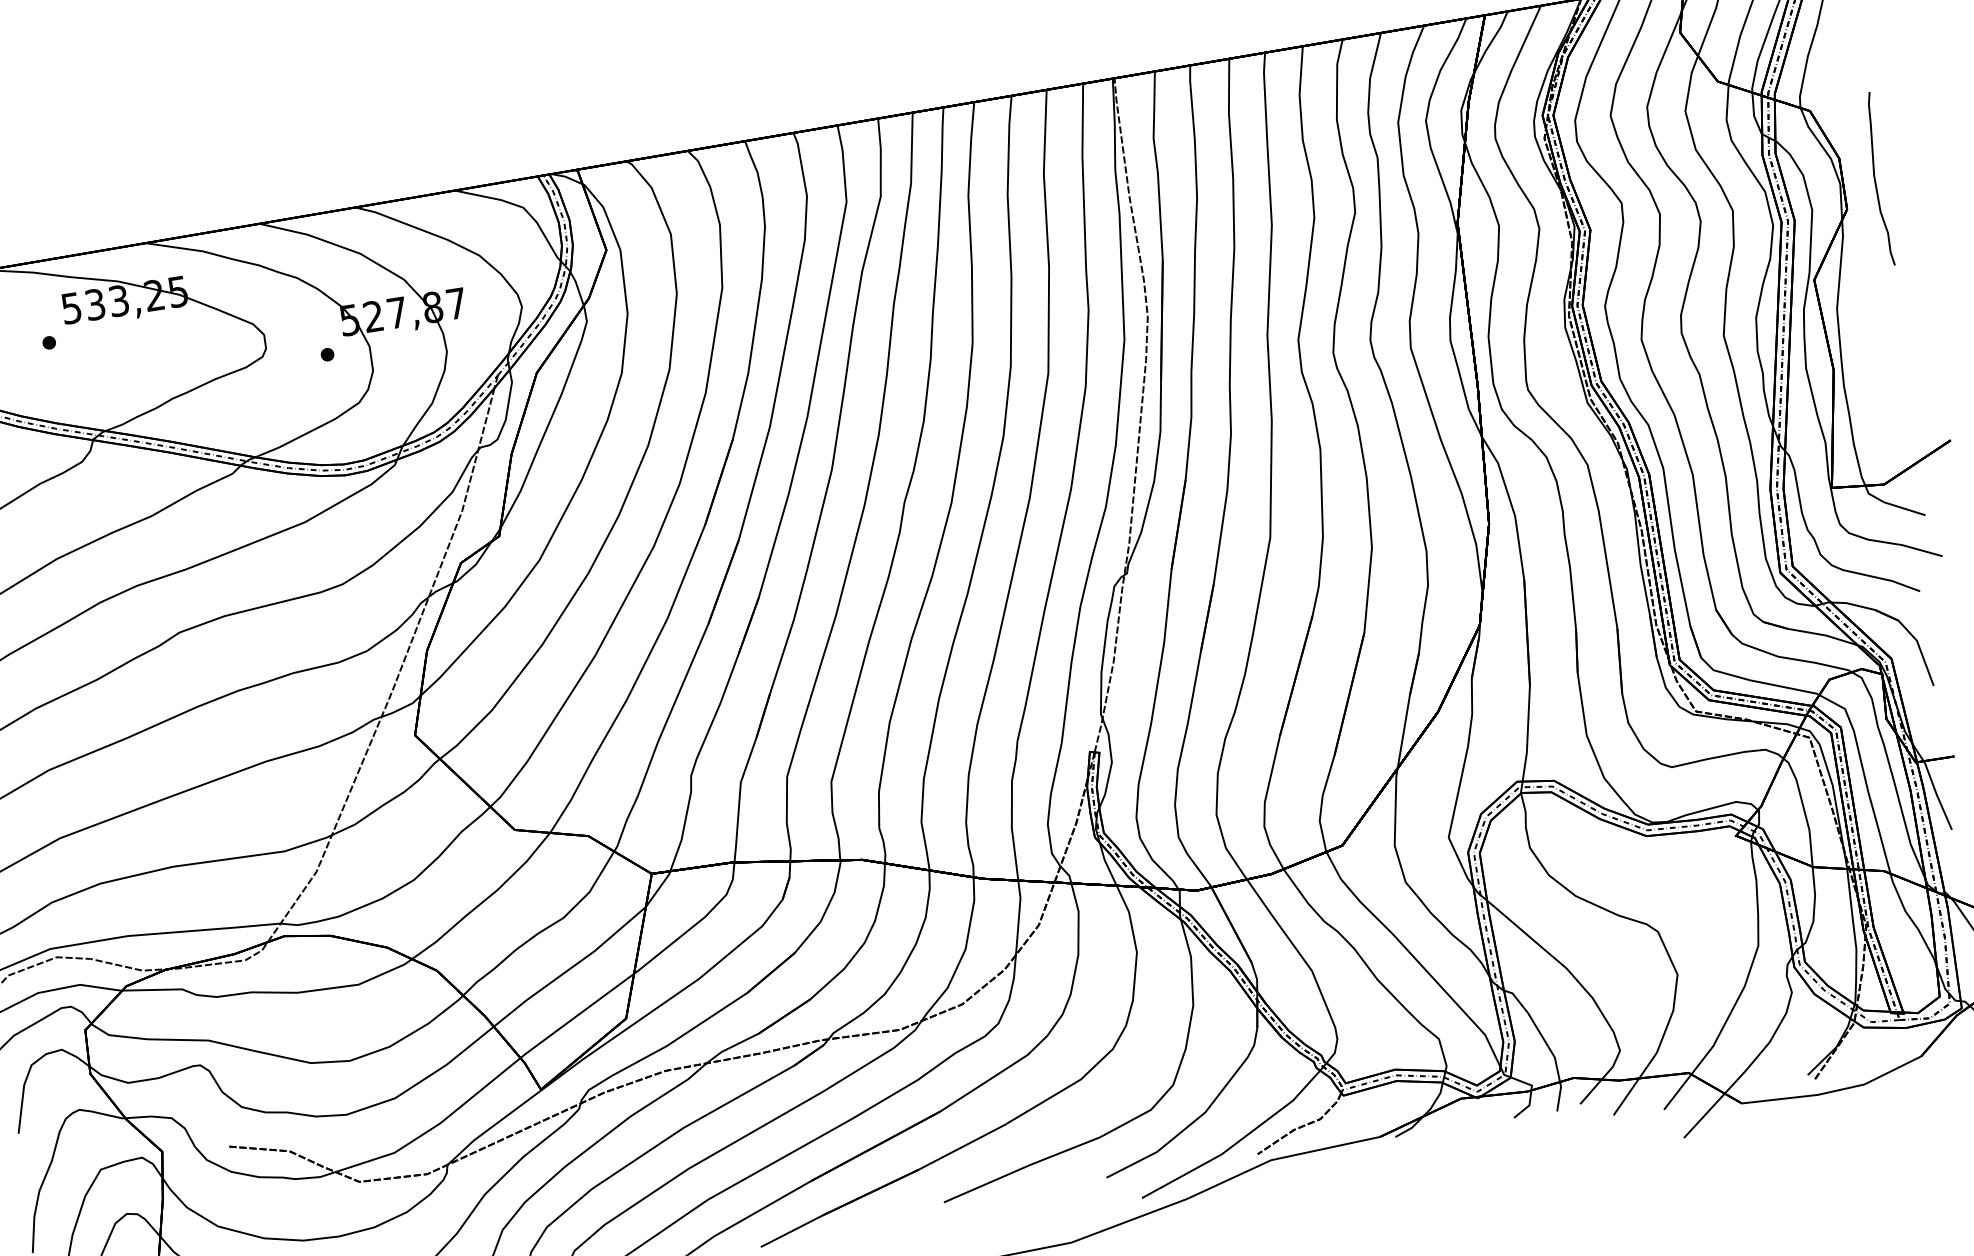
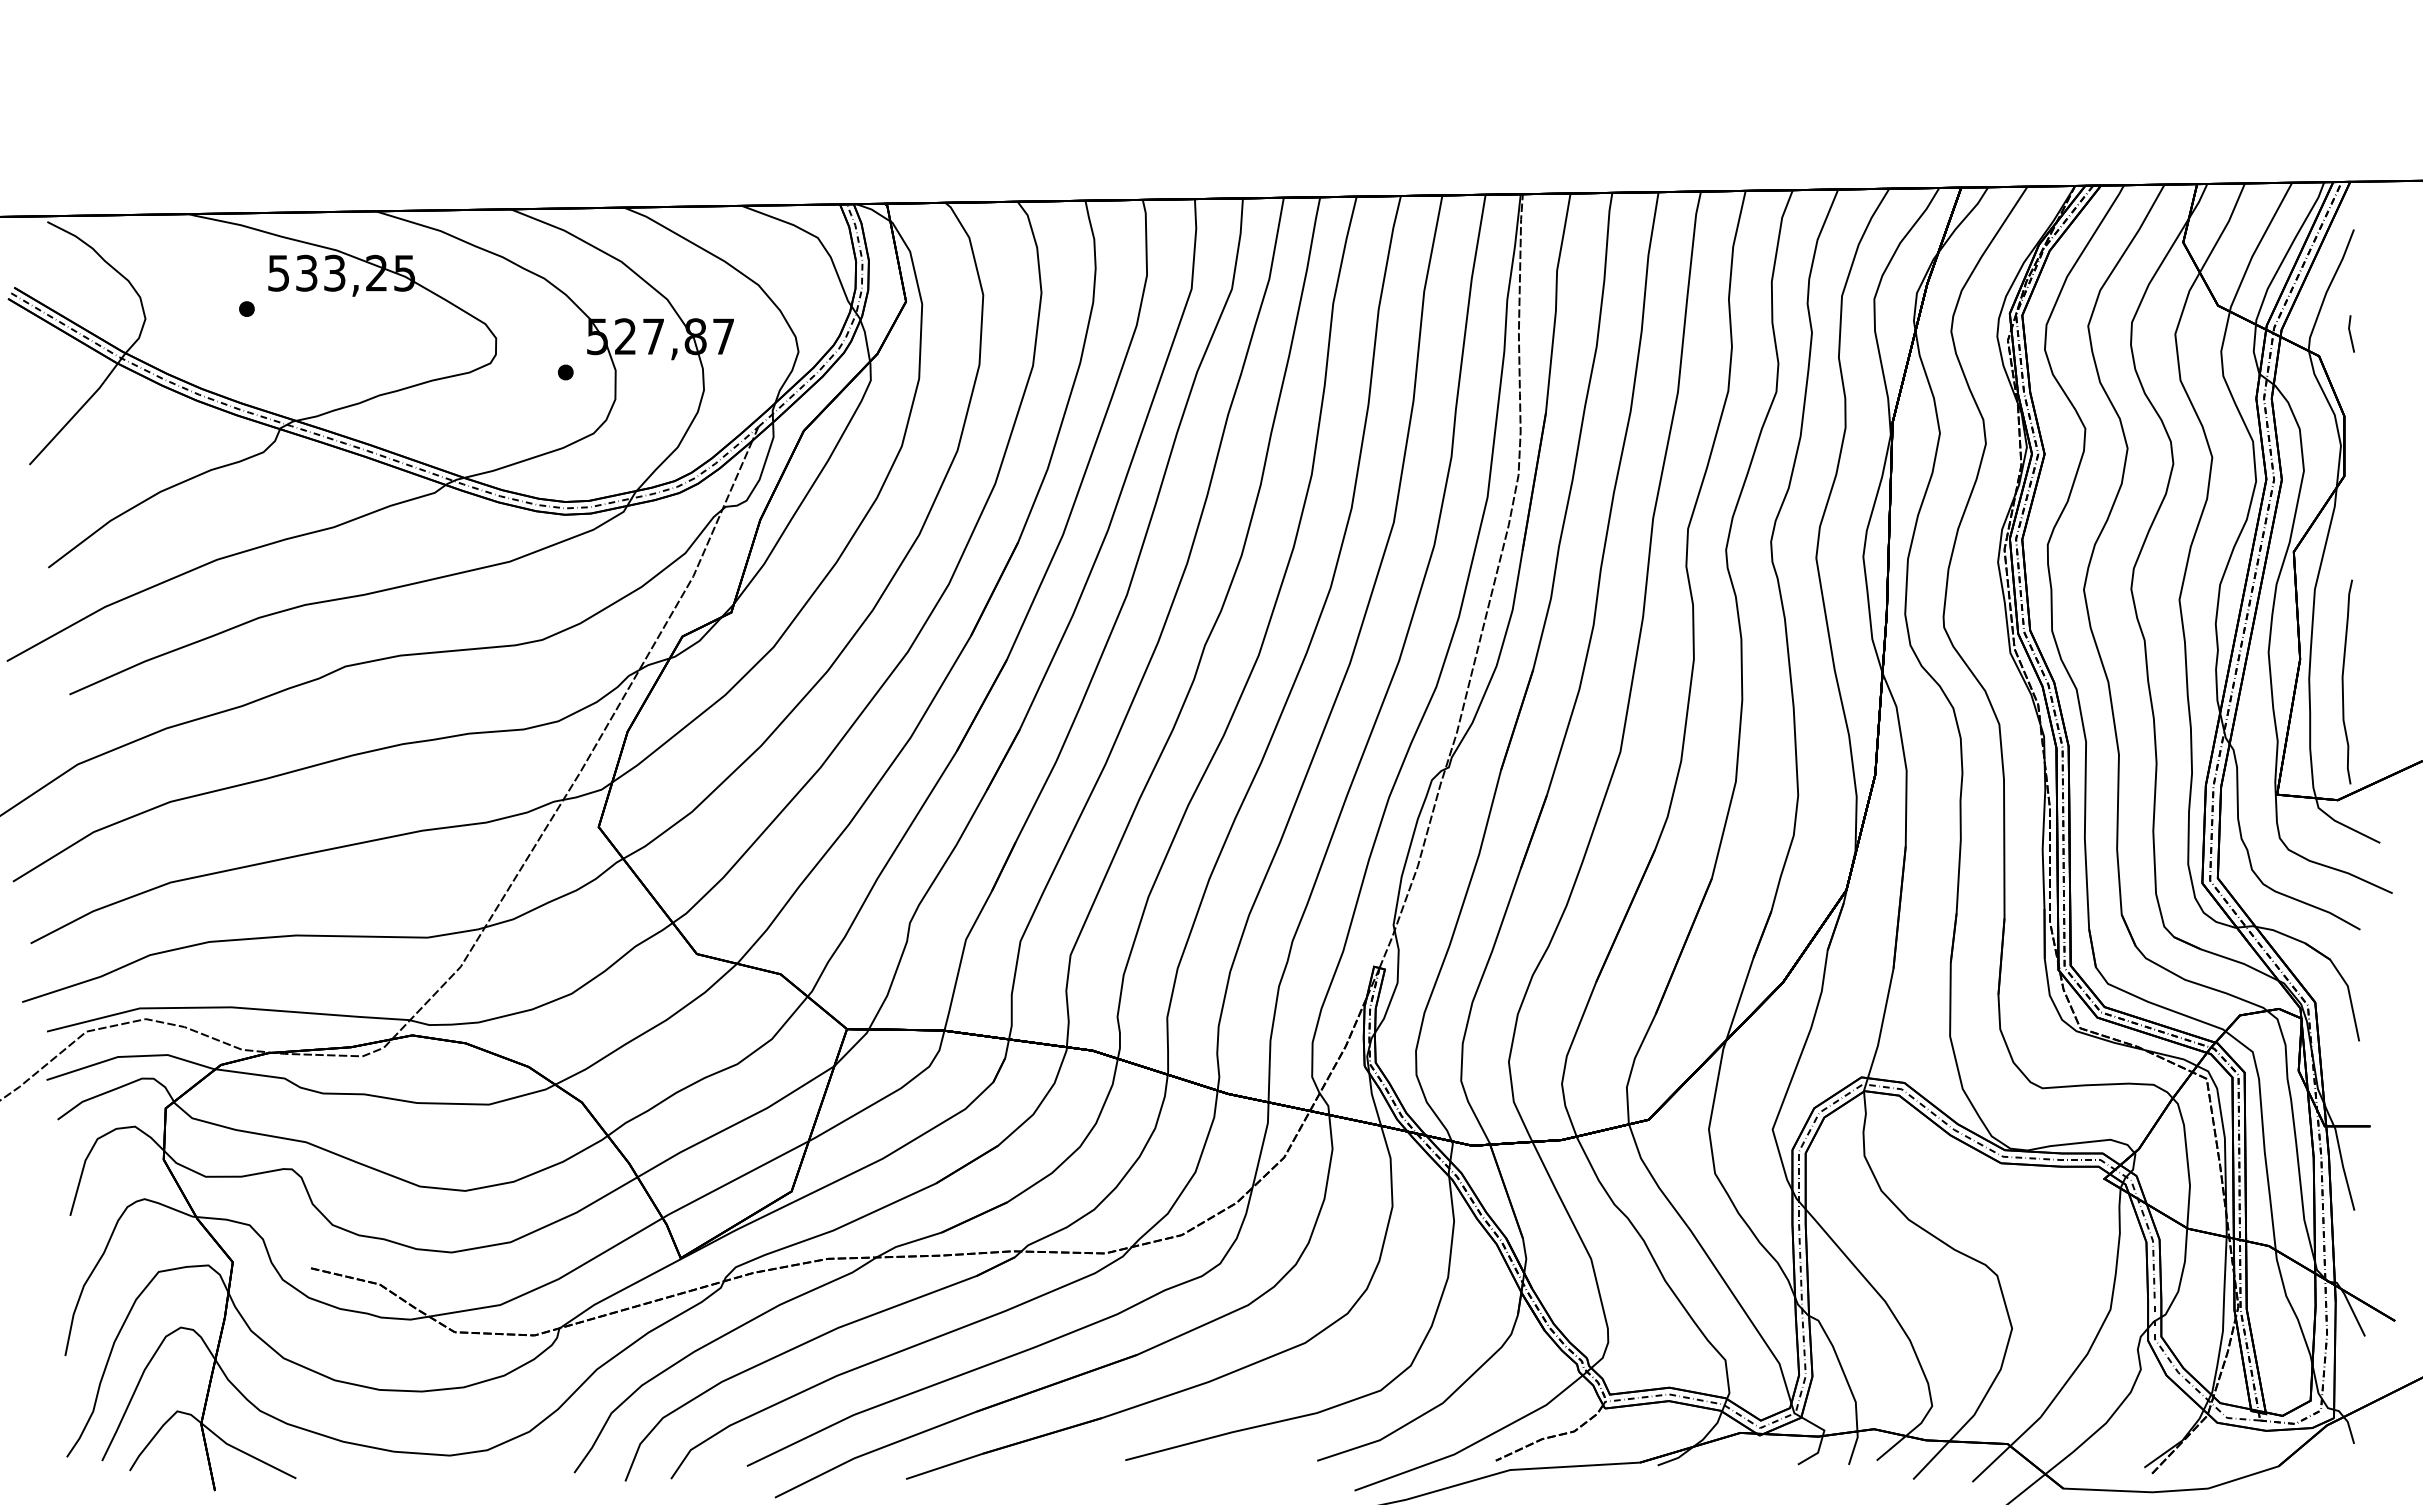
line: (1833, 87) -> (2350, 333), added
curve: (1875, 179) -> (2343, 681), moved

